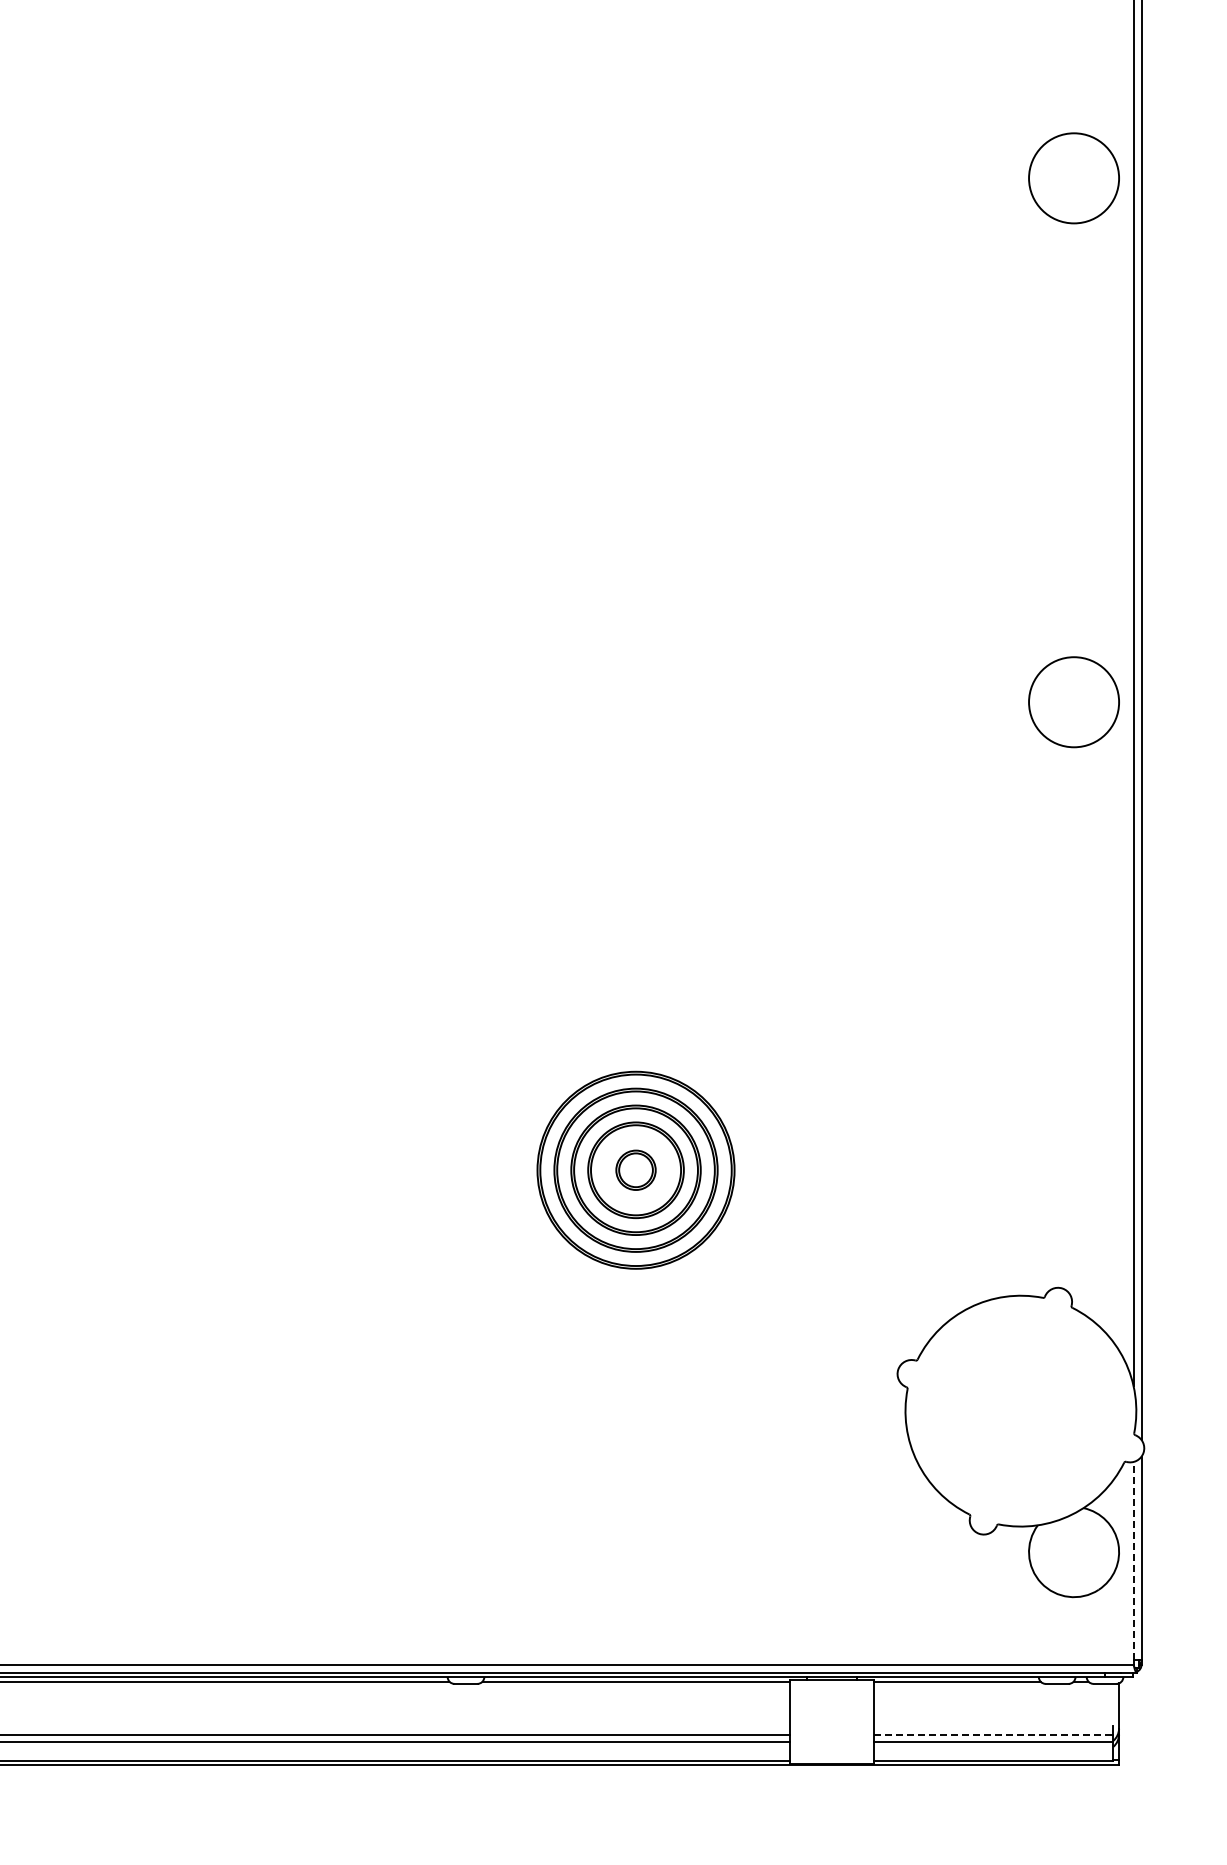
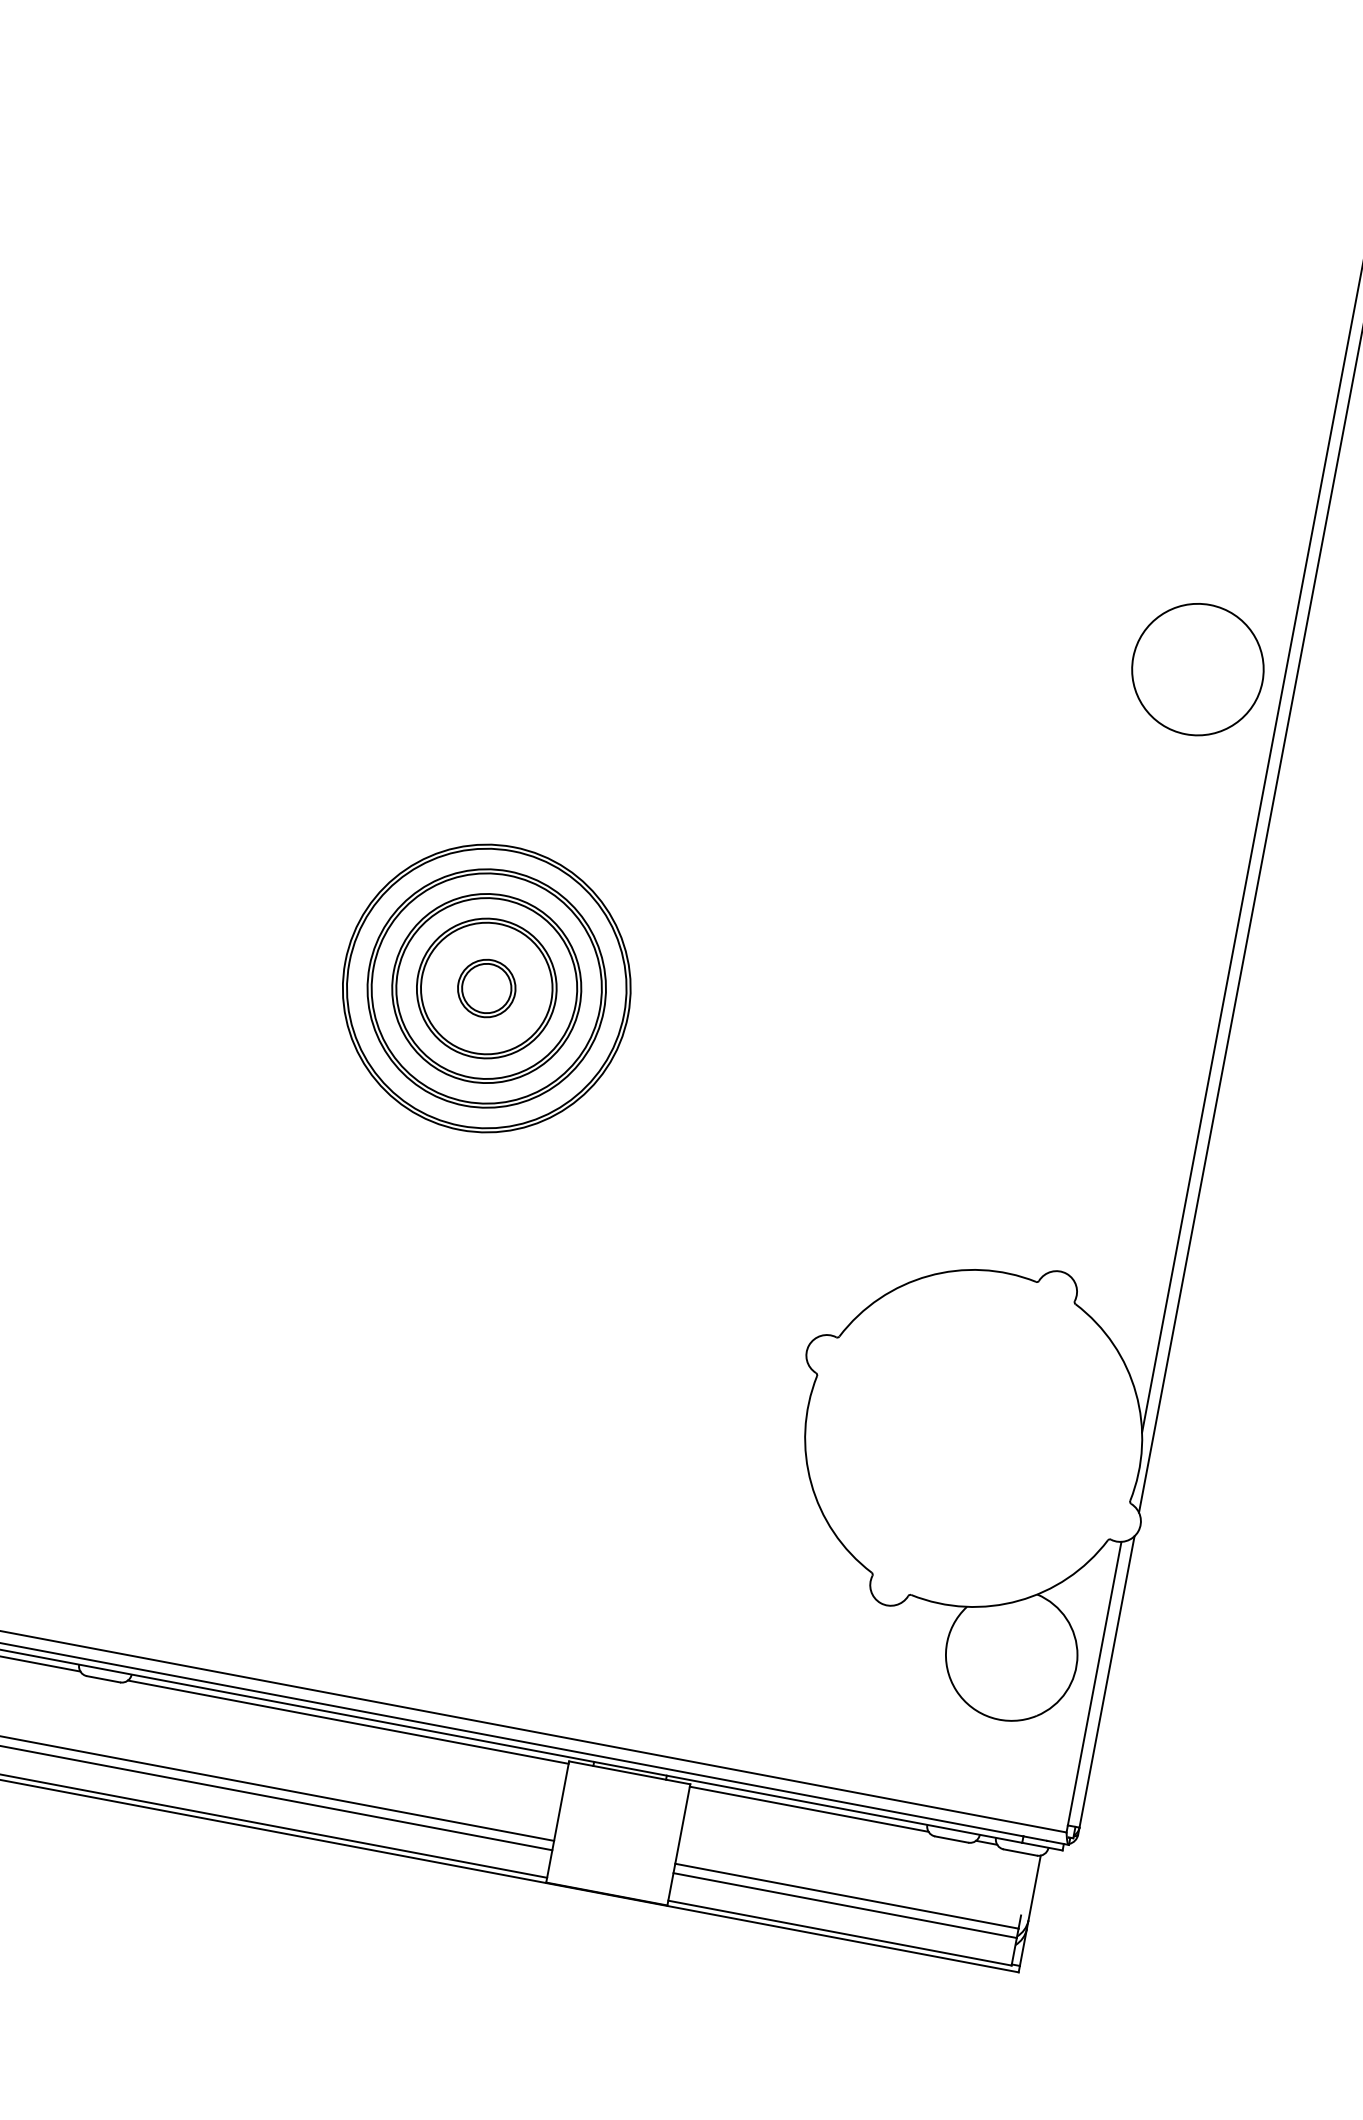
circle: (1073, 702) -> (1197, 669), moved
line: (1133, 1560) -> (1094, 1683), dashed -> solid
line: (993, 1735) -> (846, 1896), dashed -> solid

